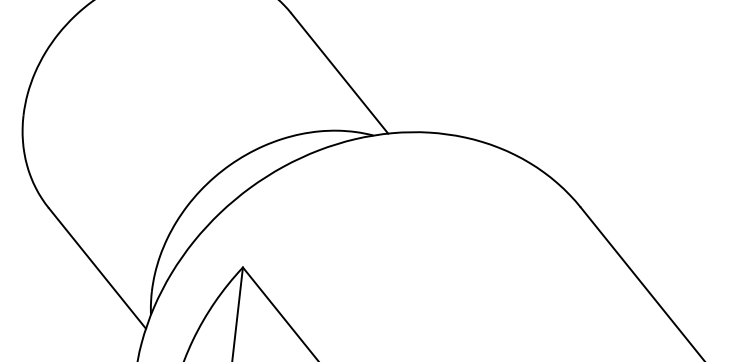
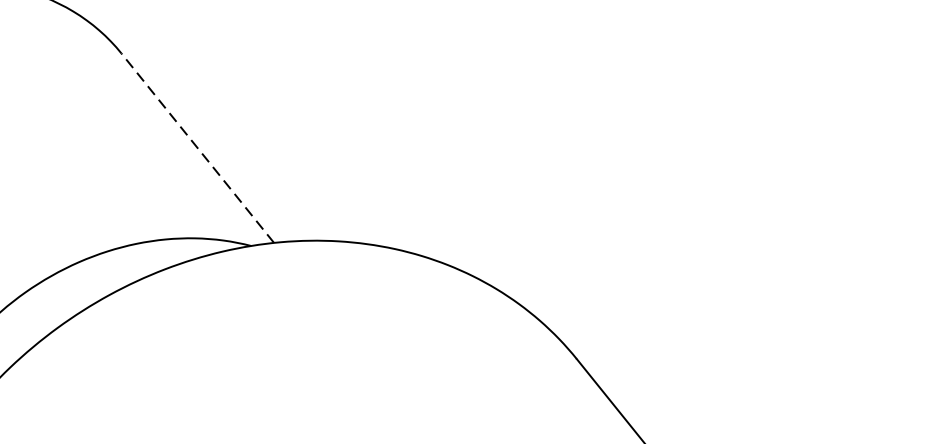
line: (339, 72) -> (197, 146), solid -> dashed

